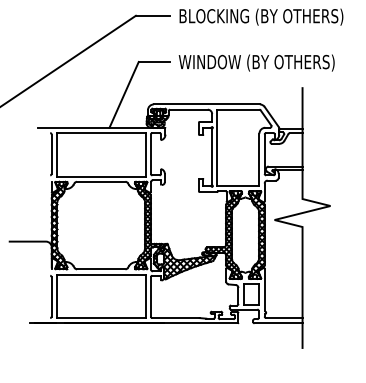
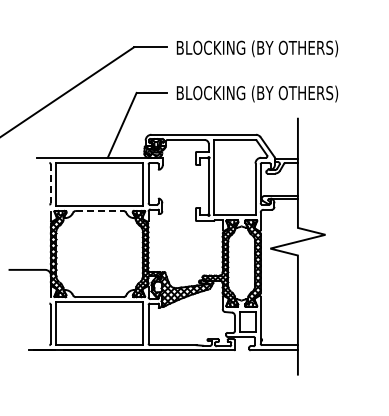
text: (261, 62) -> (257, 93), WINDOW (BY OTHERS) -> BLOCKING (BY OTHERS)
line: (51, 154) -> (50, 184), solid -> dashed
line: (101, 181) -> (99, 210), solid -> dashed

